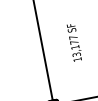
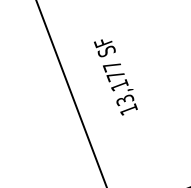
text: (73, 42) -> (114, 76), moved

